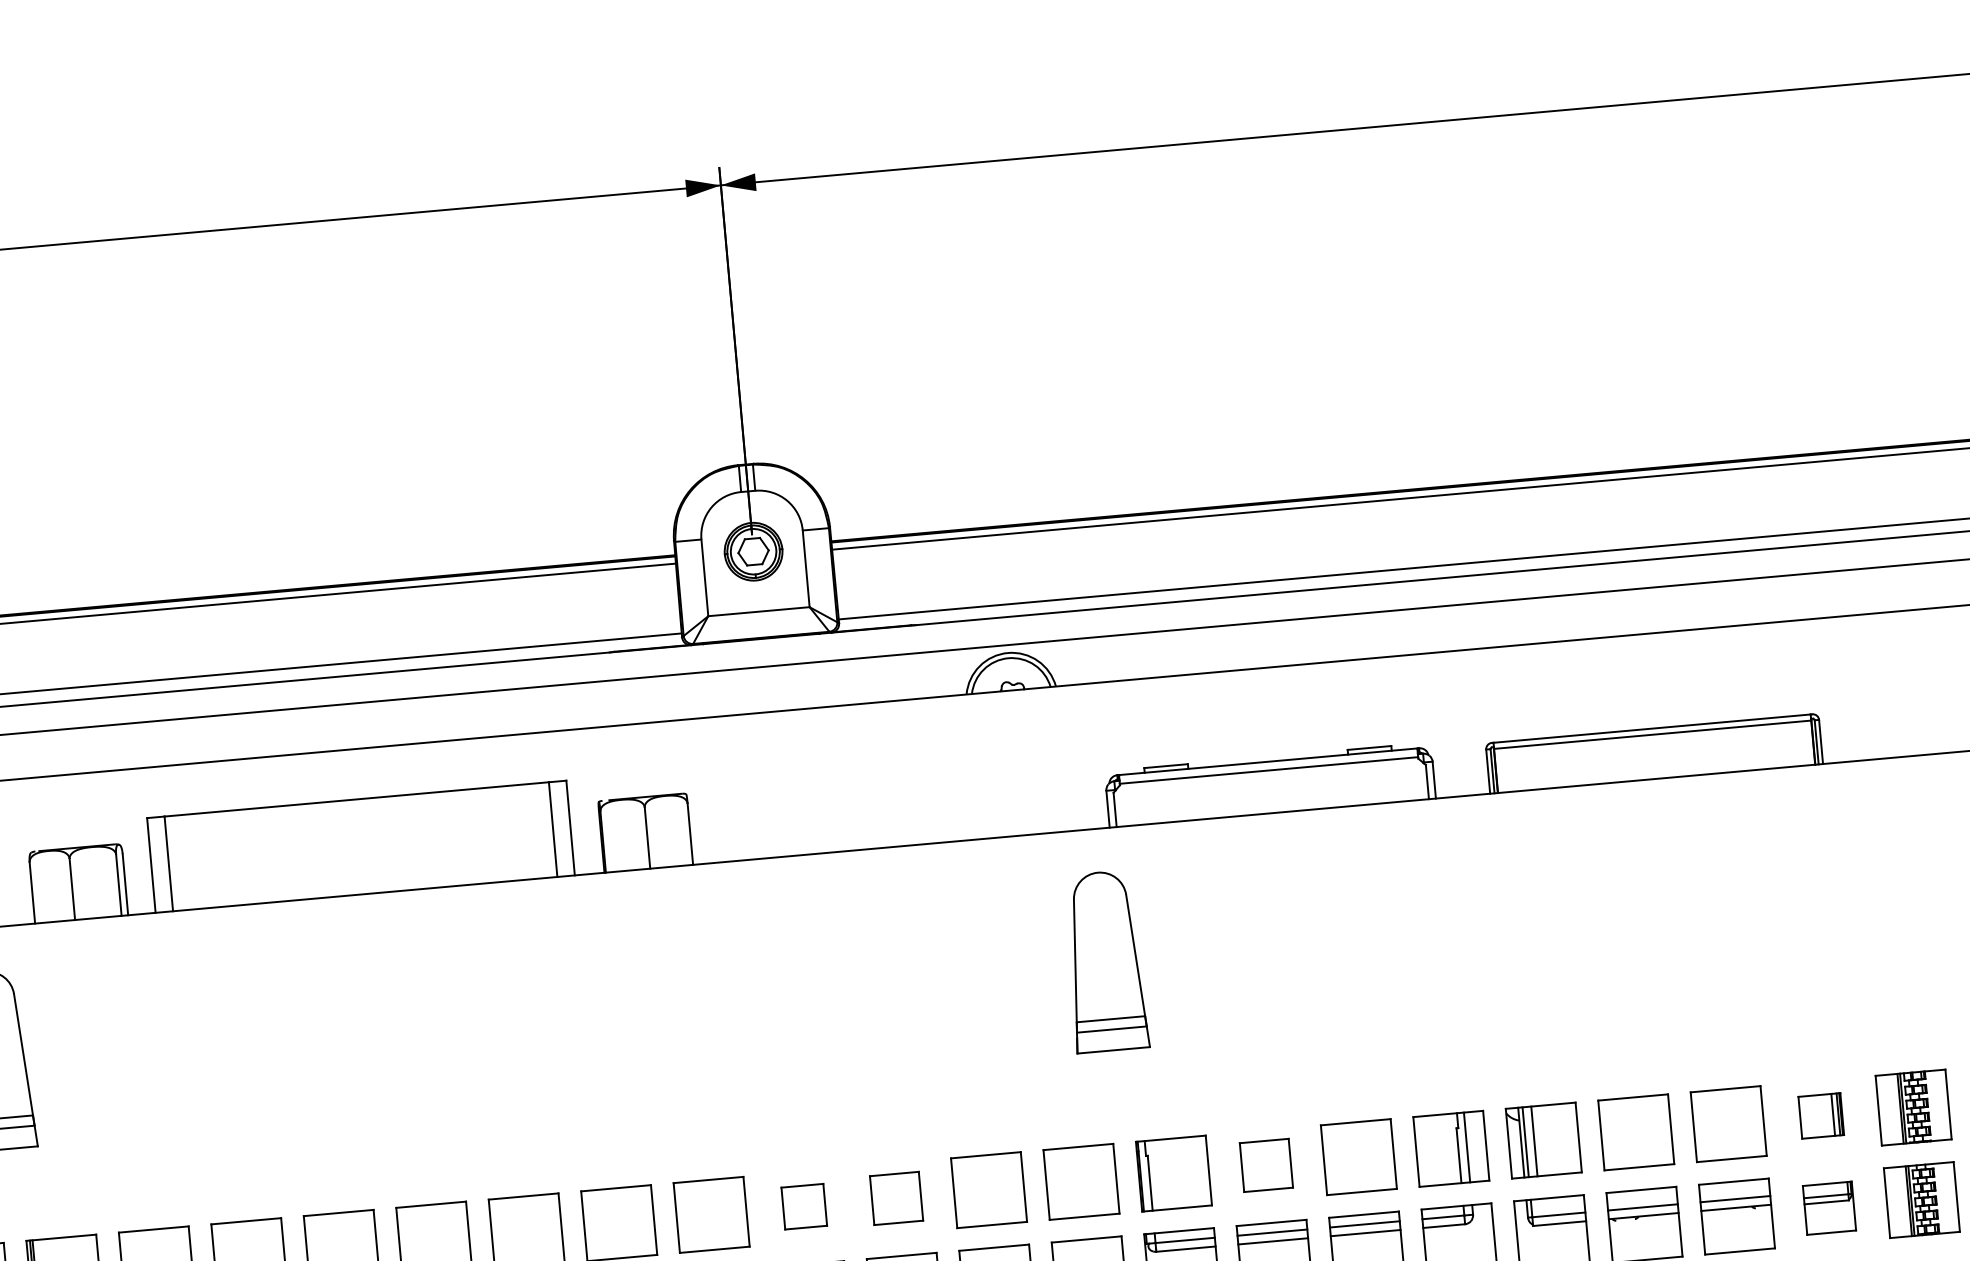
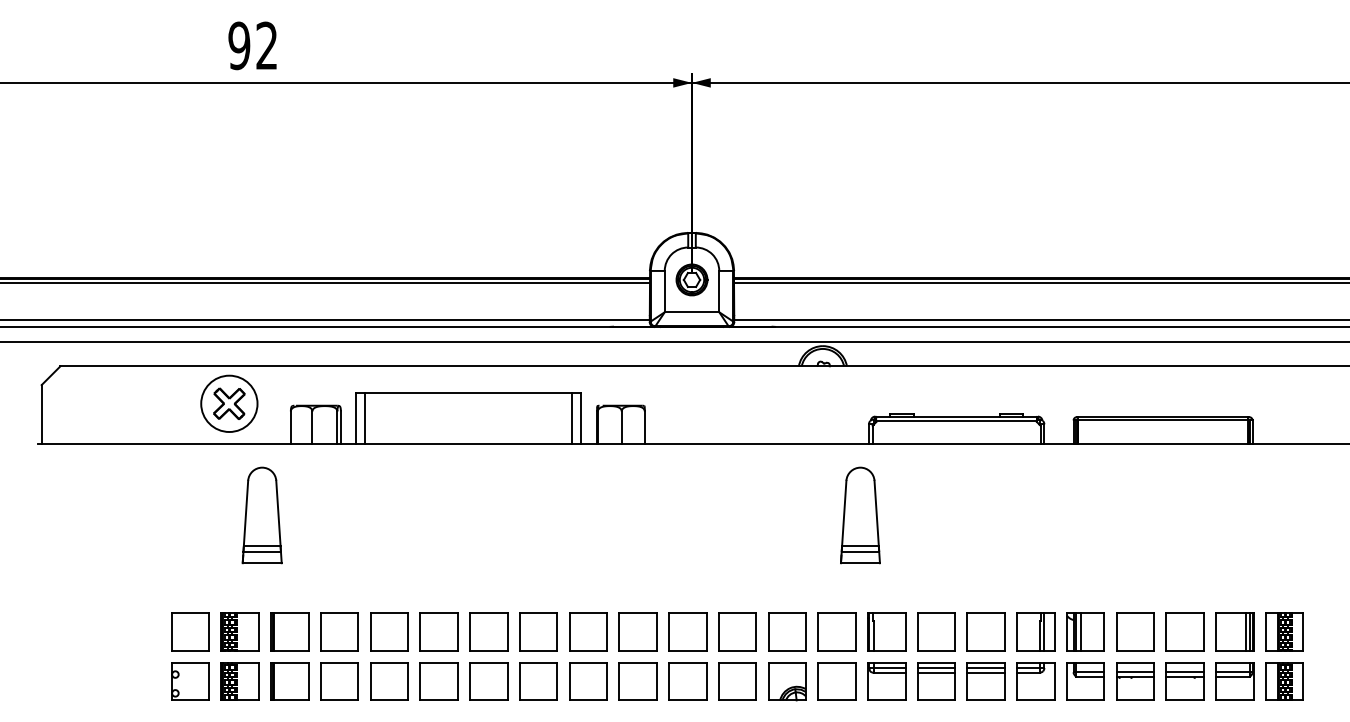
part: (1820, 1115) -> (1234, 631), size x1.67
part: (1266, 1164) -> (936, 631), size x1.43
part: (896, 1197) -> (737, 631), size x1.43
part: (803, 1205) -> (687, 631), size x1.67
part: (1828, 1208) -> (1234, 681), size x1.43

